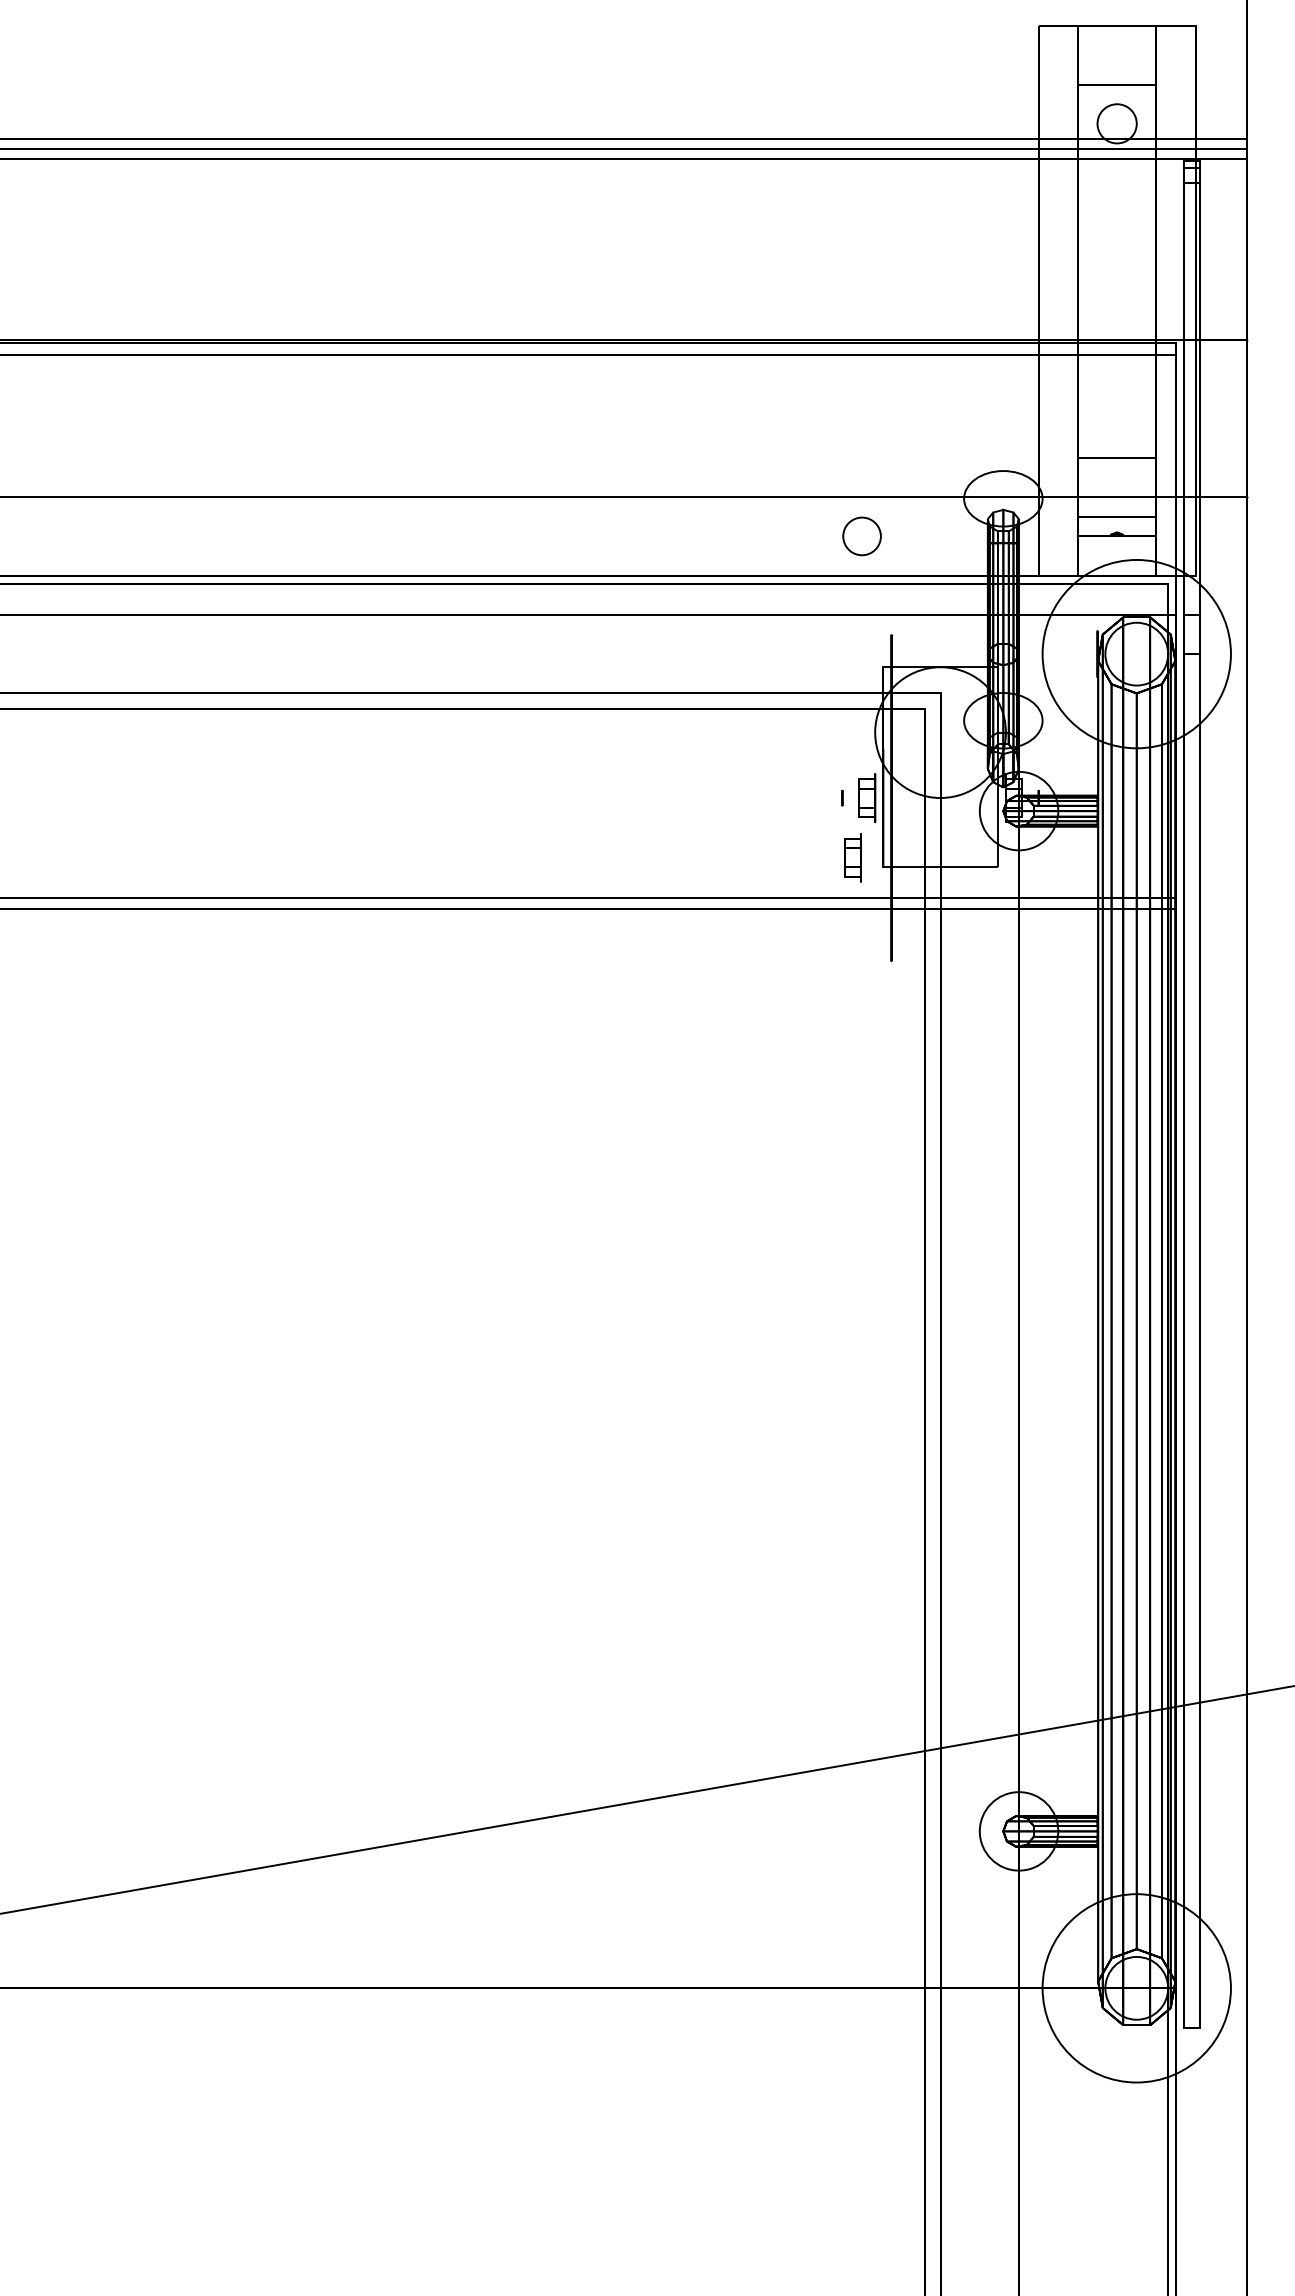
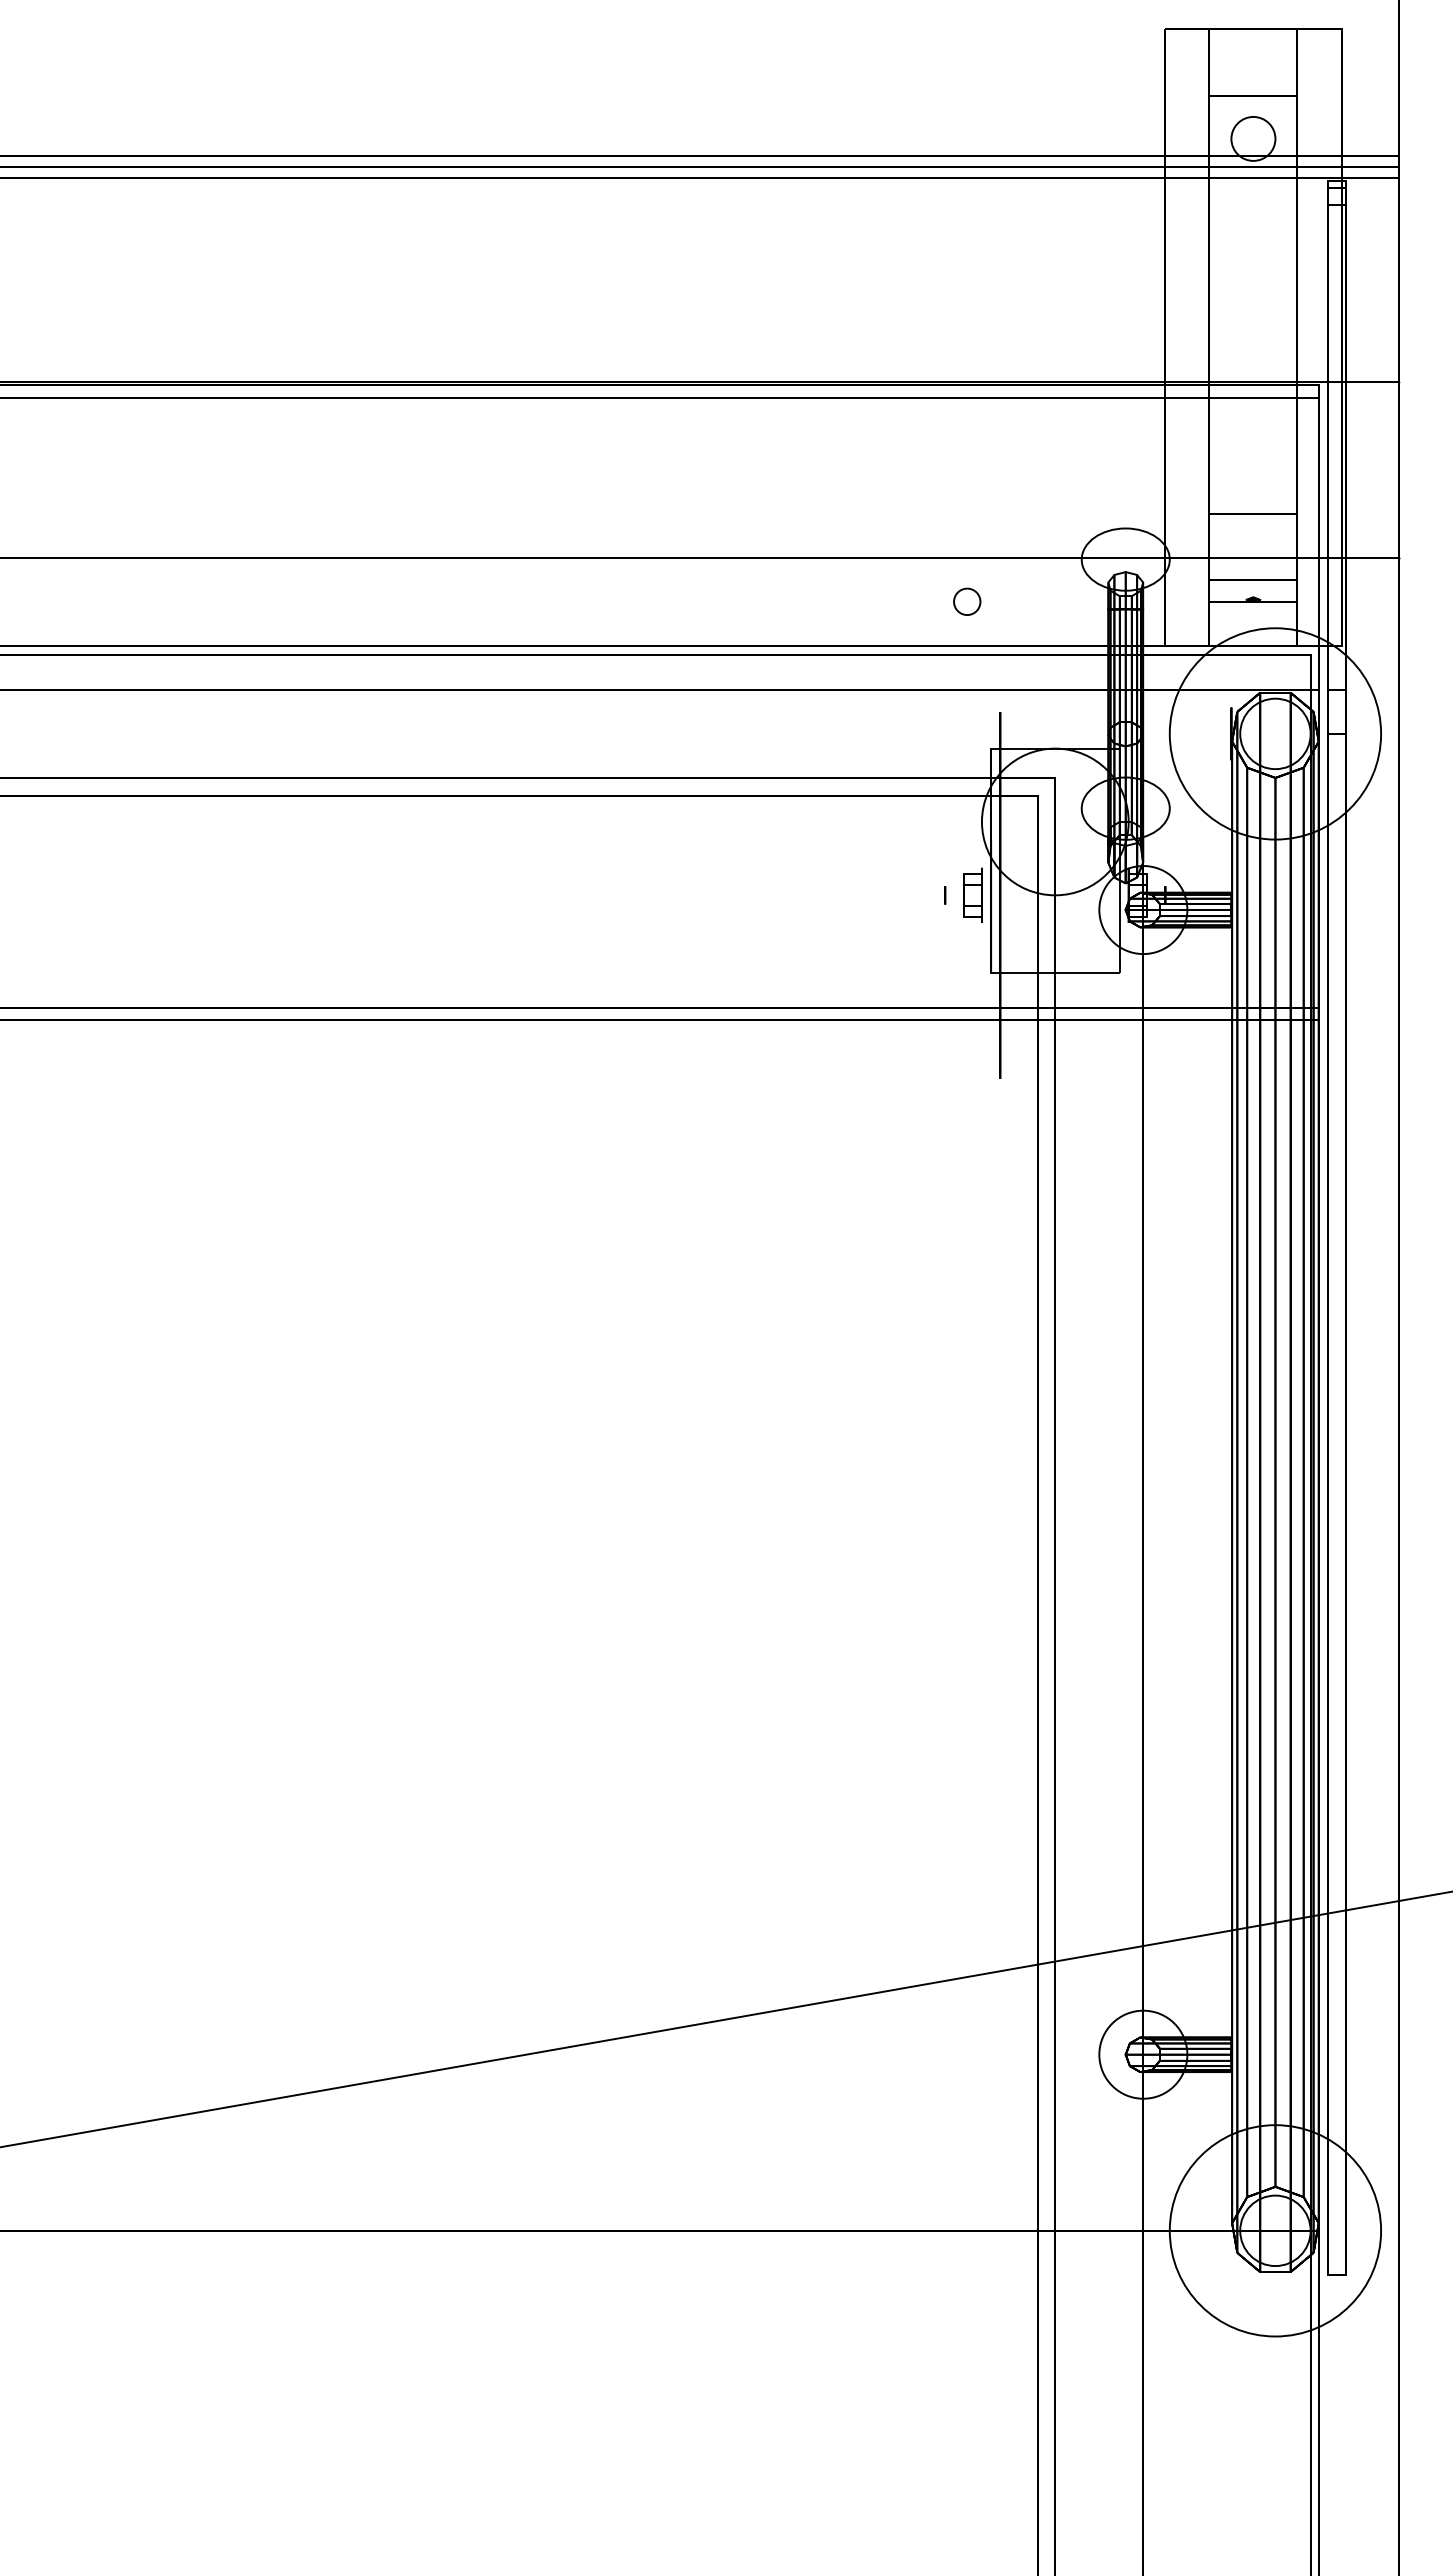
circle: (862, 536) -> (967, 601), size x0.62
part: (852, 856) -> (956, 961), removed

